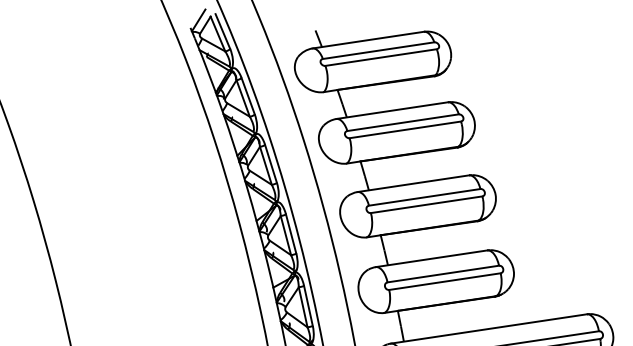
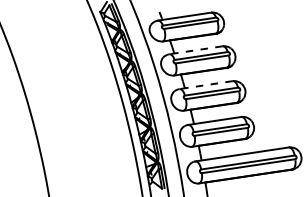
line: (393, 111) -> (196, 50), solid -> dashed
line: (414, 184) -> (206, 85), solid -> dashed

